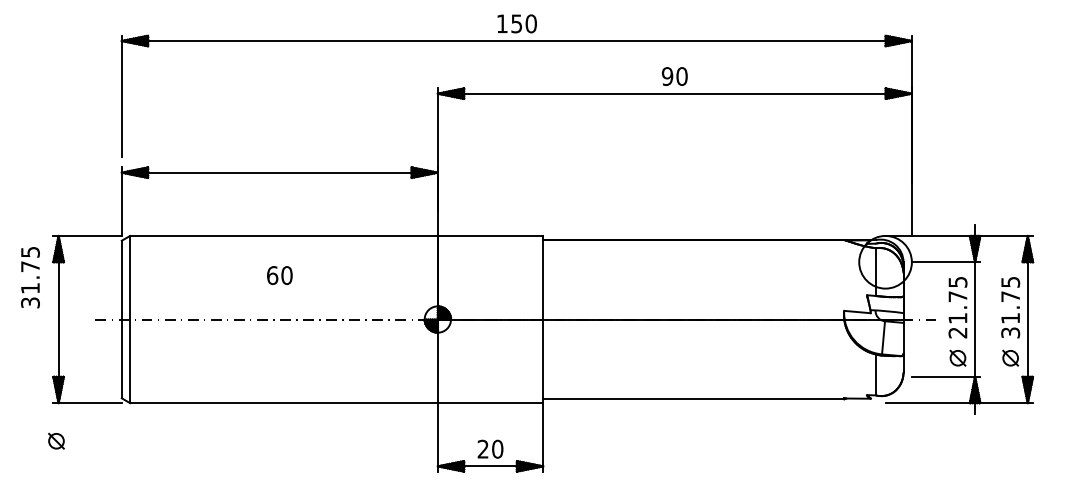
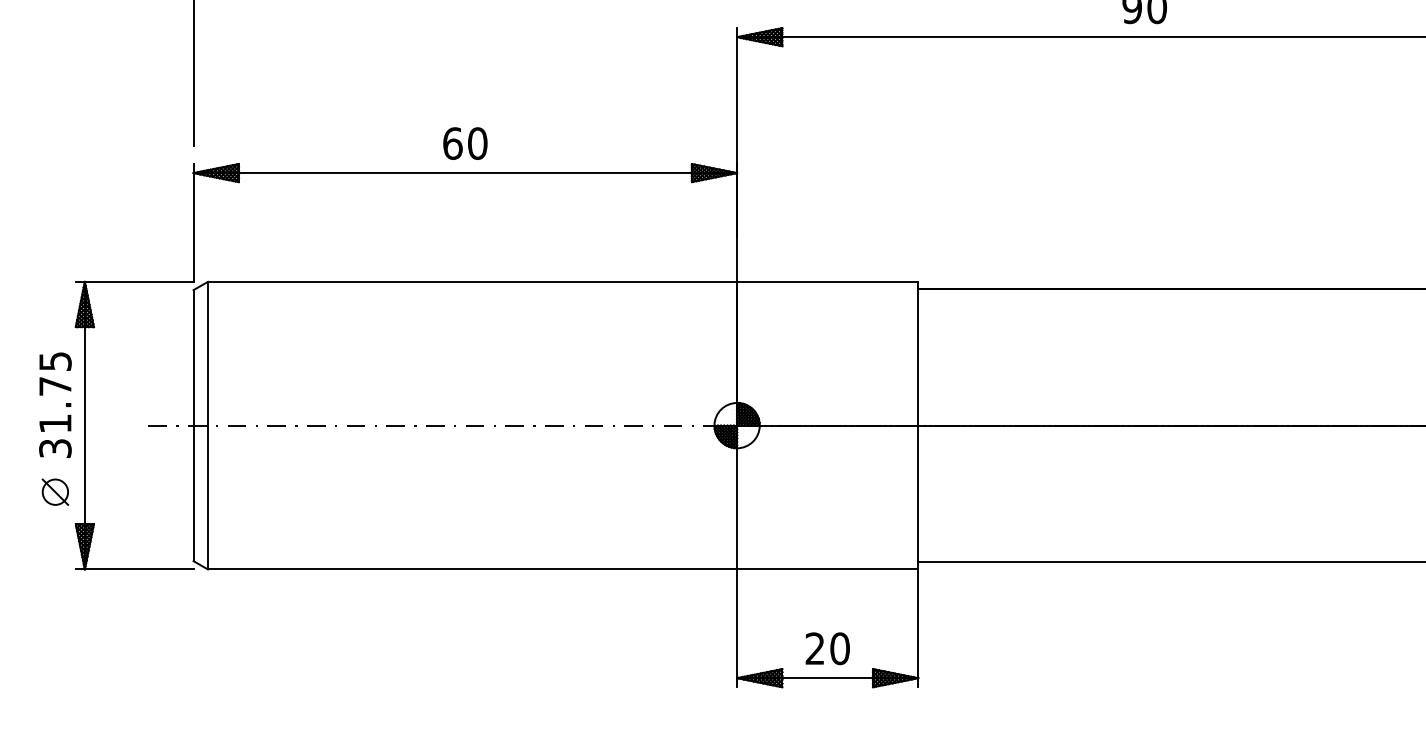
text: (279, 275) -> (464, 143), moved
text: (30, 277) -> (55, 404), moved
part: (56, 440) -> (55, 490), moved

